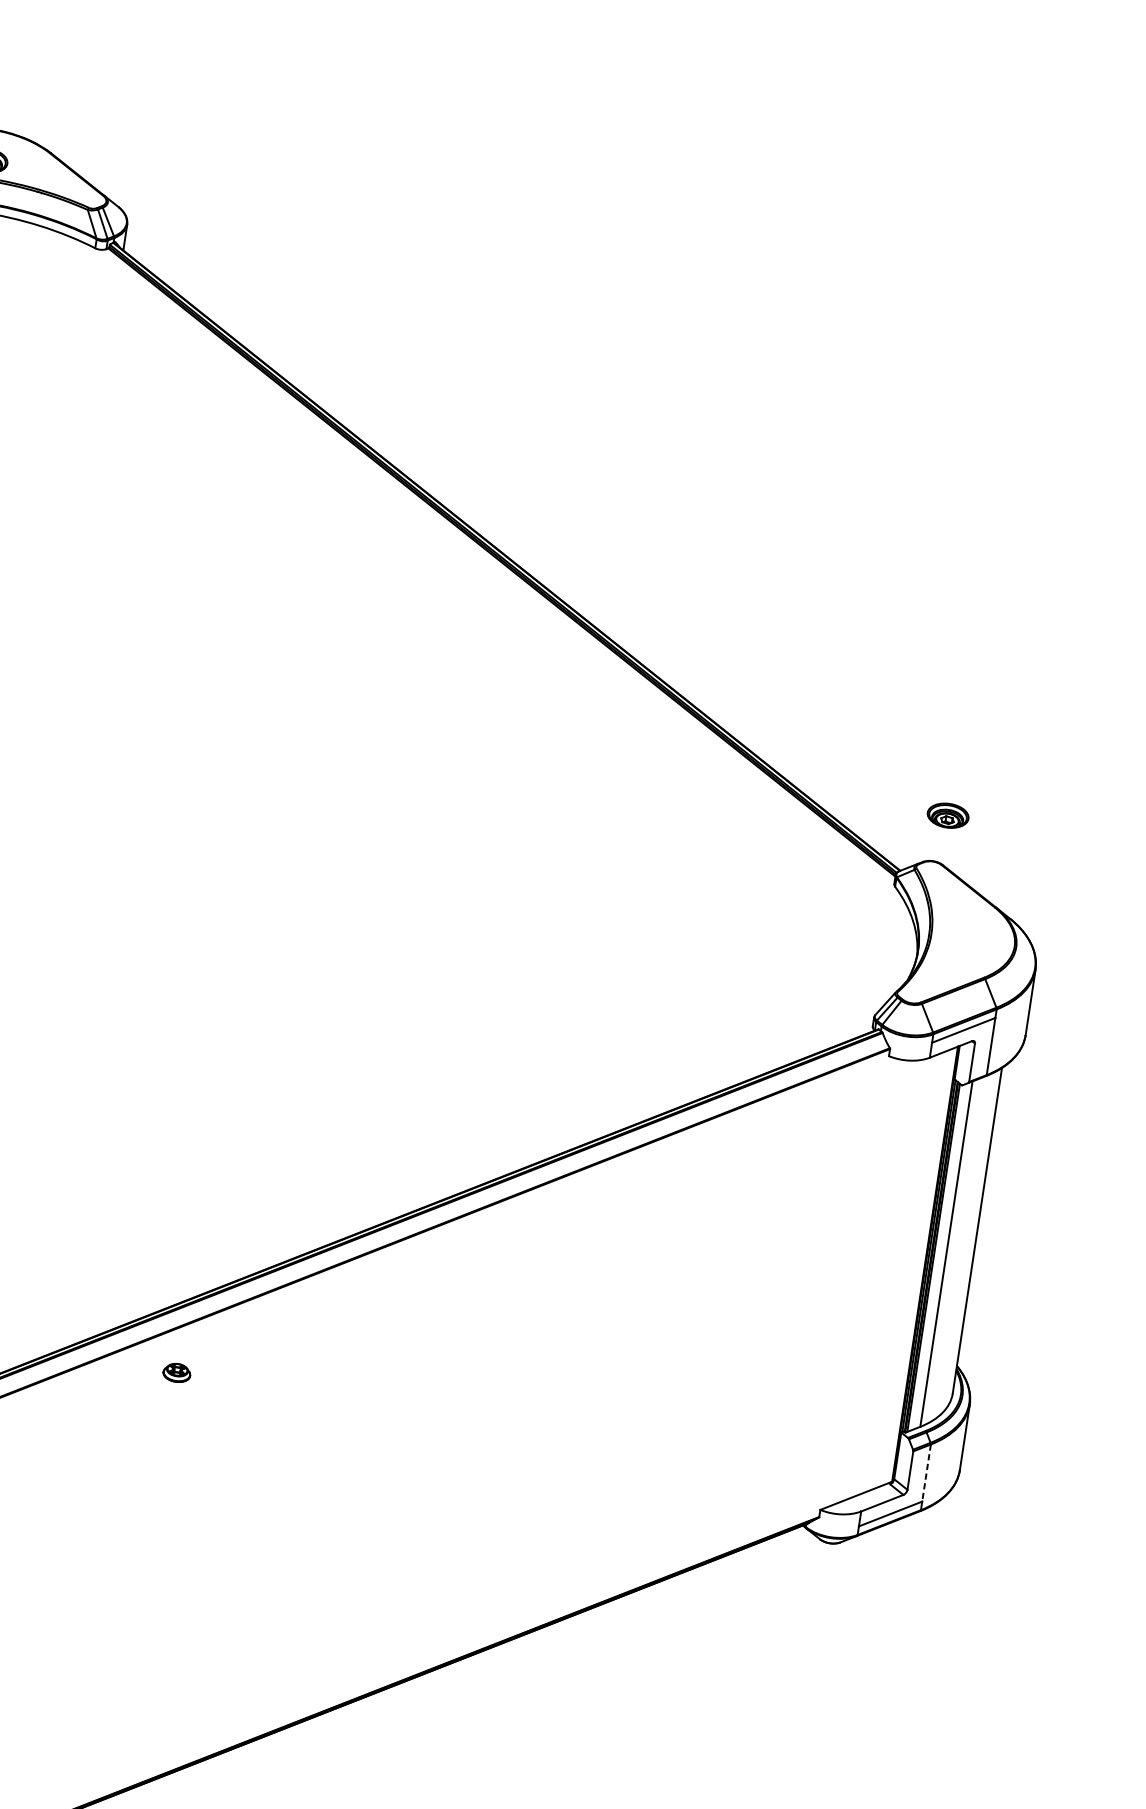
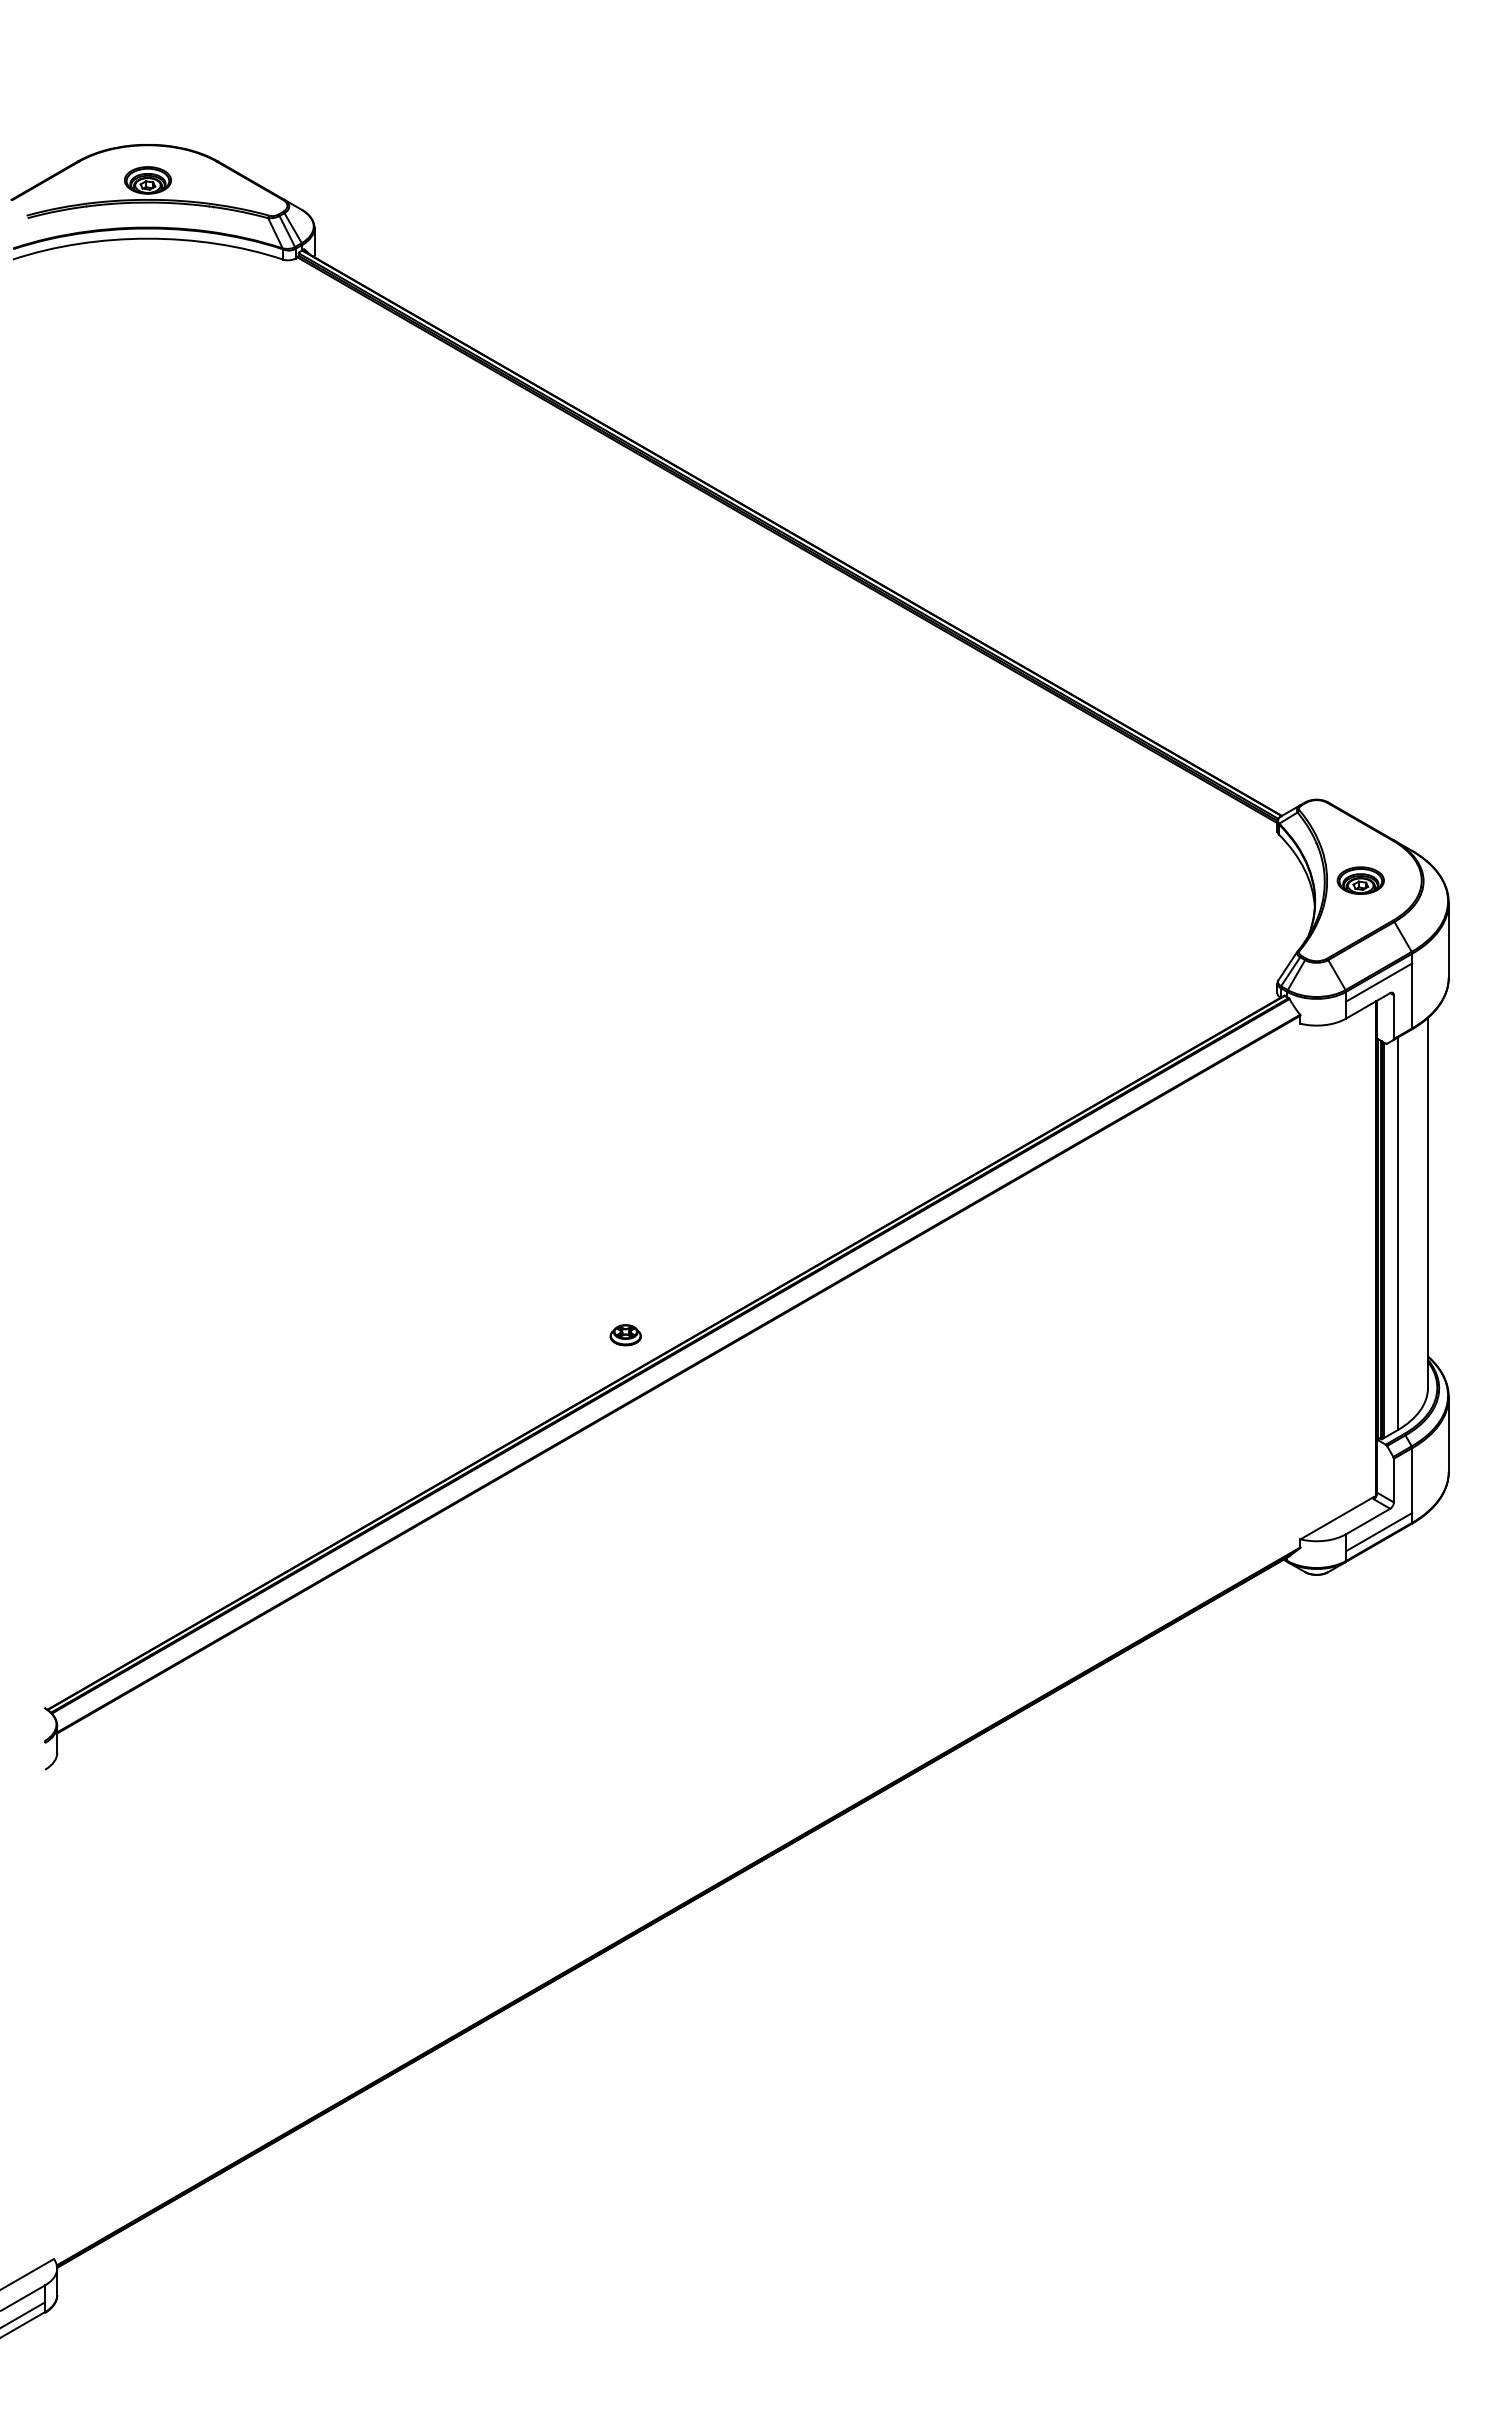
part: (947, 815) -> (1360, 880), moved
part: (176, 1373) -> (625, 1335), moved
line: (926, 1473) -> (1412, 1481), dashed -> solid

